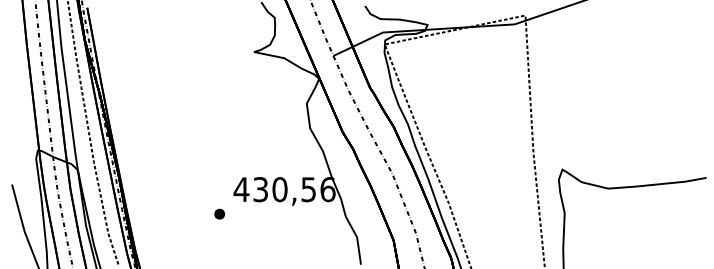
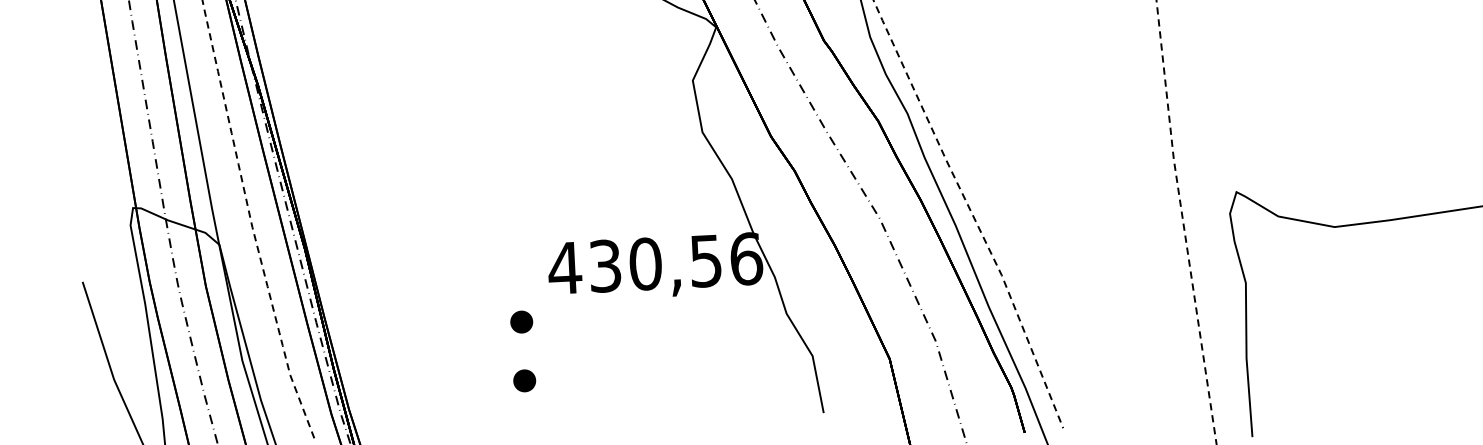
part: (219, 241) -> (524, 379), added

